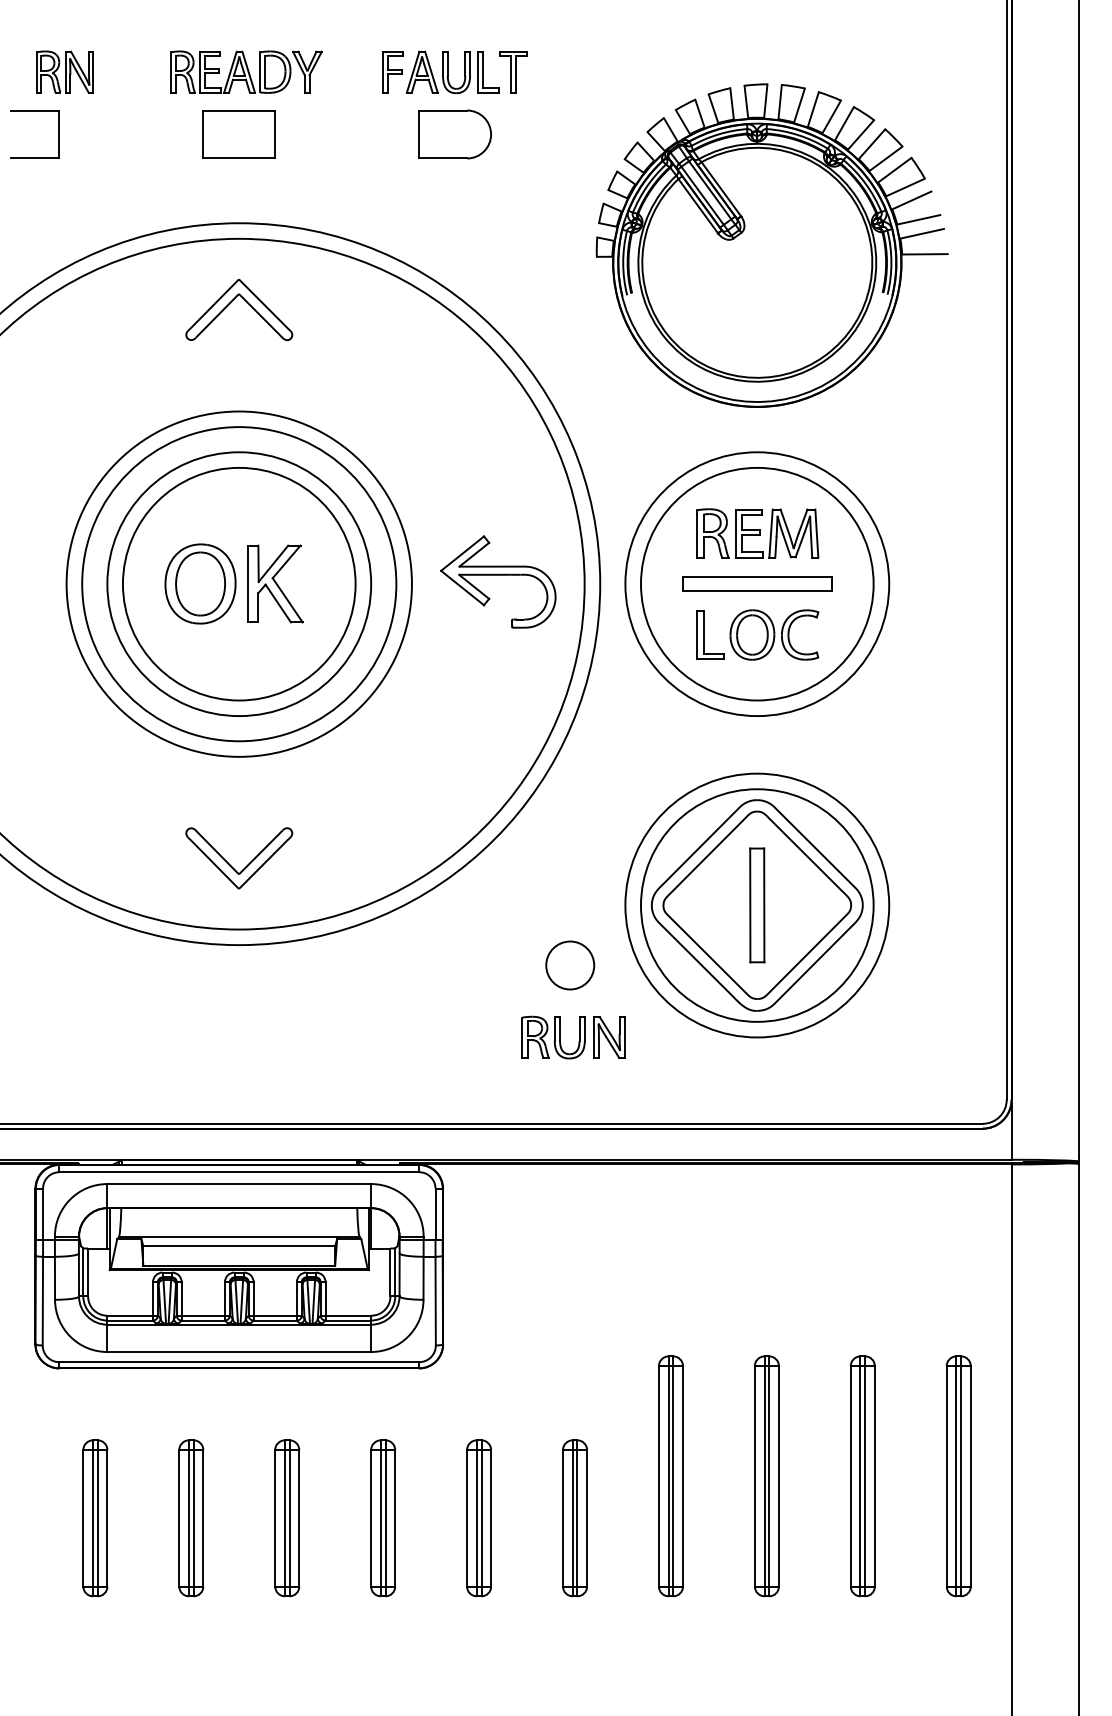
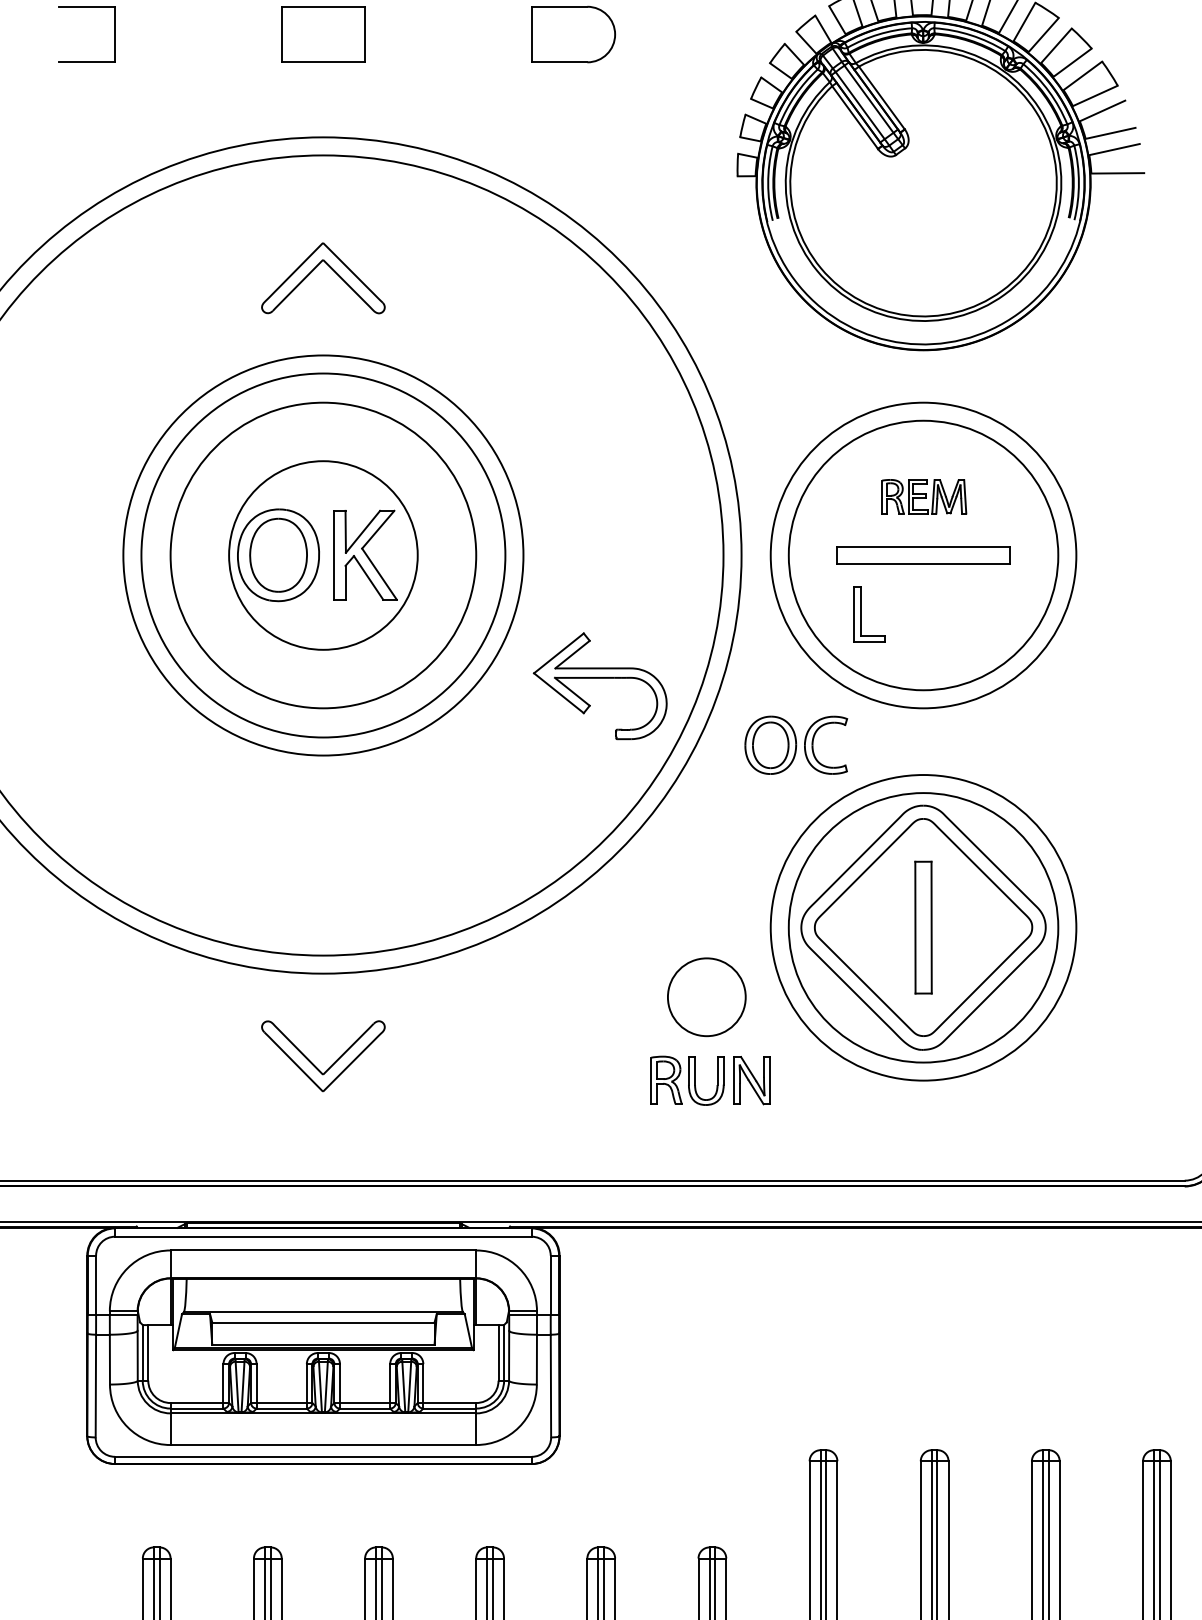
part: (246, 302) -> (331, 269), moved
part: (757, 533) -> (923, 496), size x0.6
part: (498, 581) -> (600, 685), moved
circle: (238, 583) -> (322, 554), size x0.7
part: (774, 634) -> (796, 744), moved
part: (246, 865) -> (331, 1064), moved
circle: (570, 965) -> (707, 997), size x1.4

